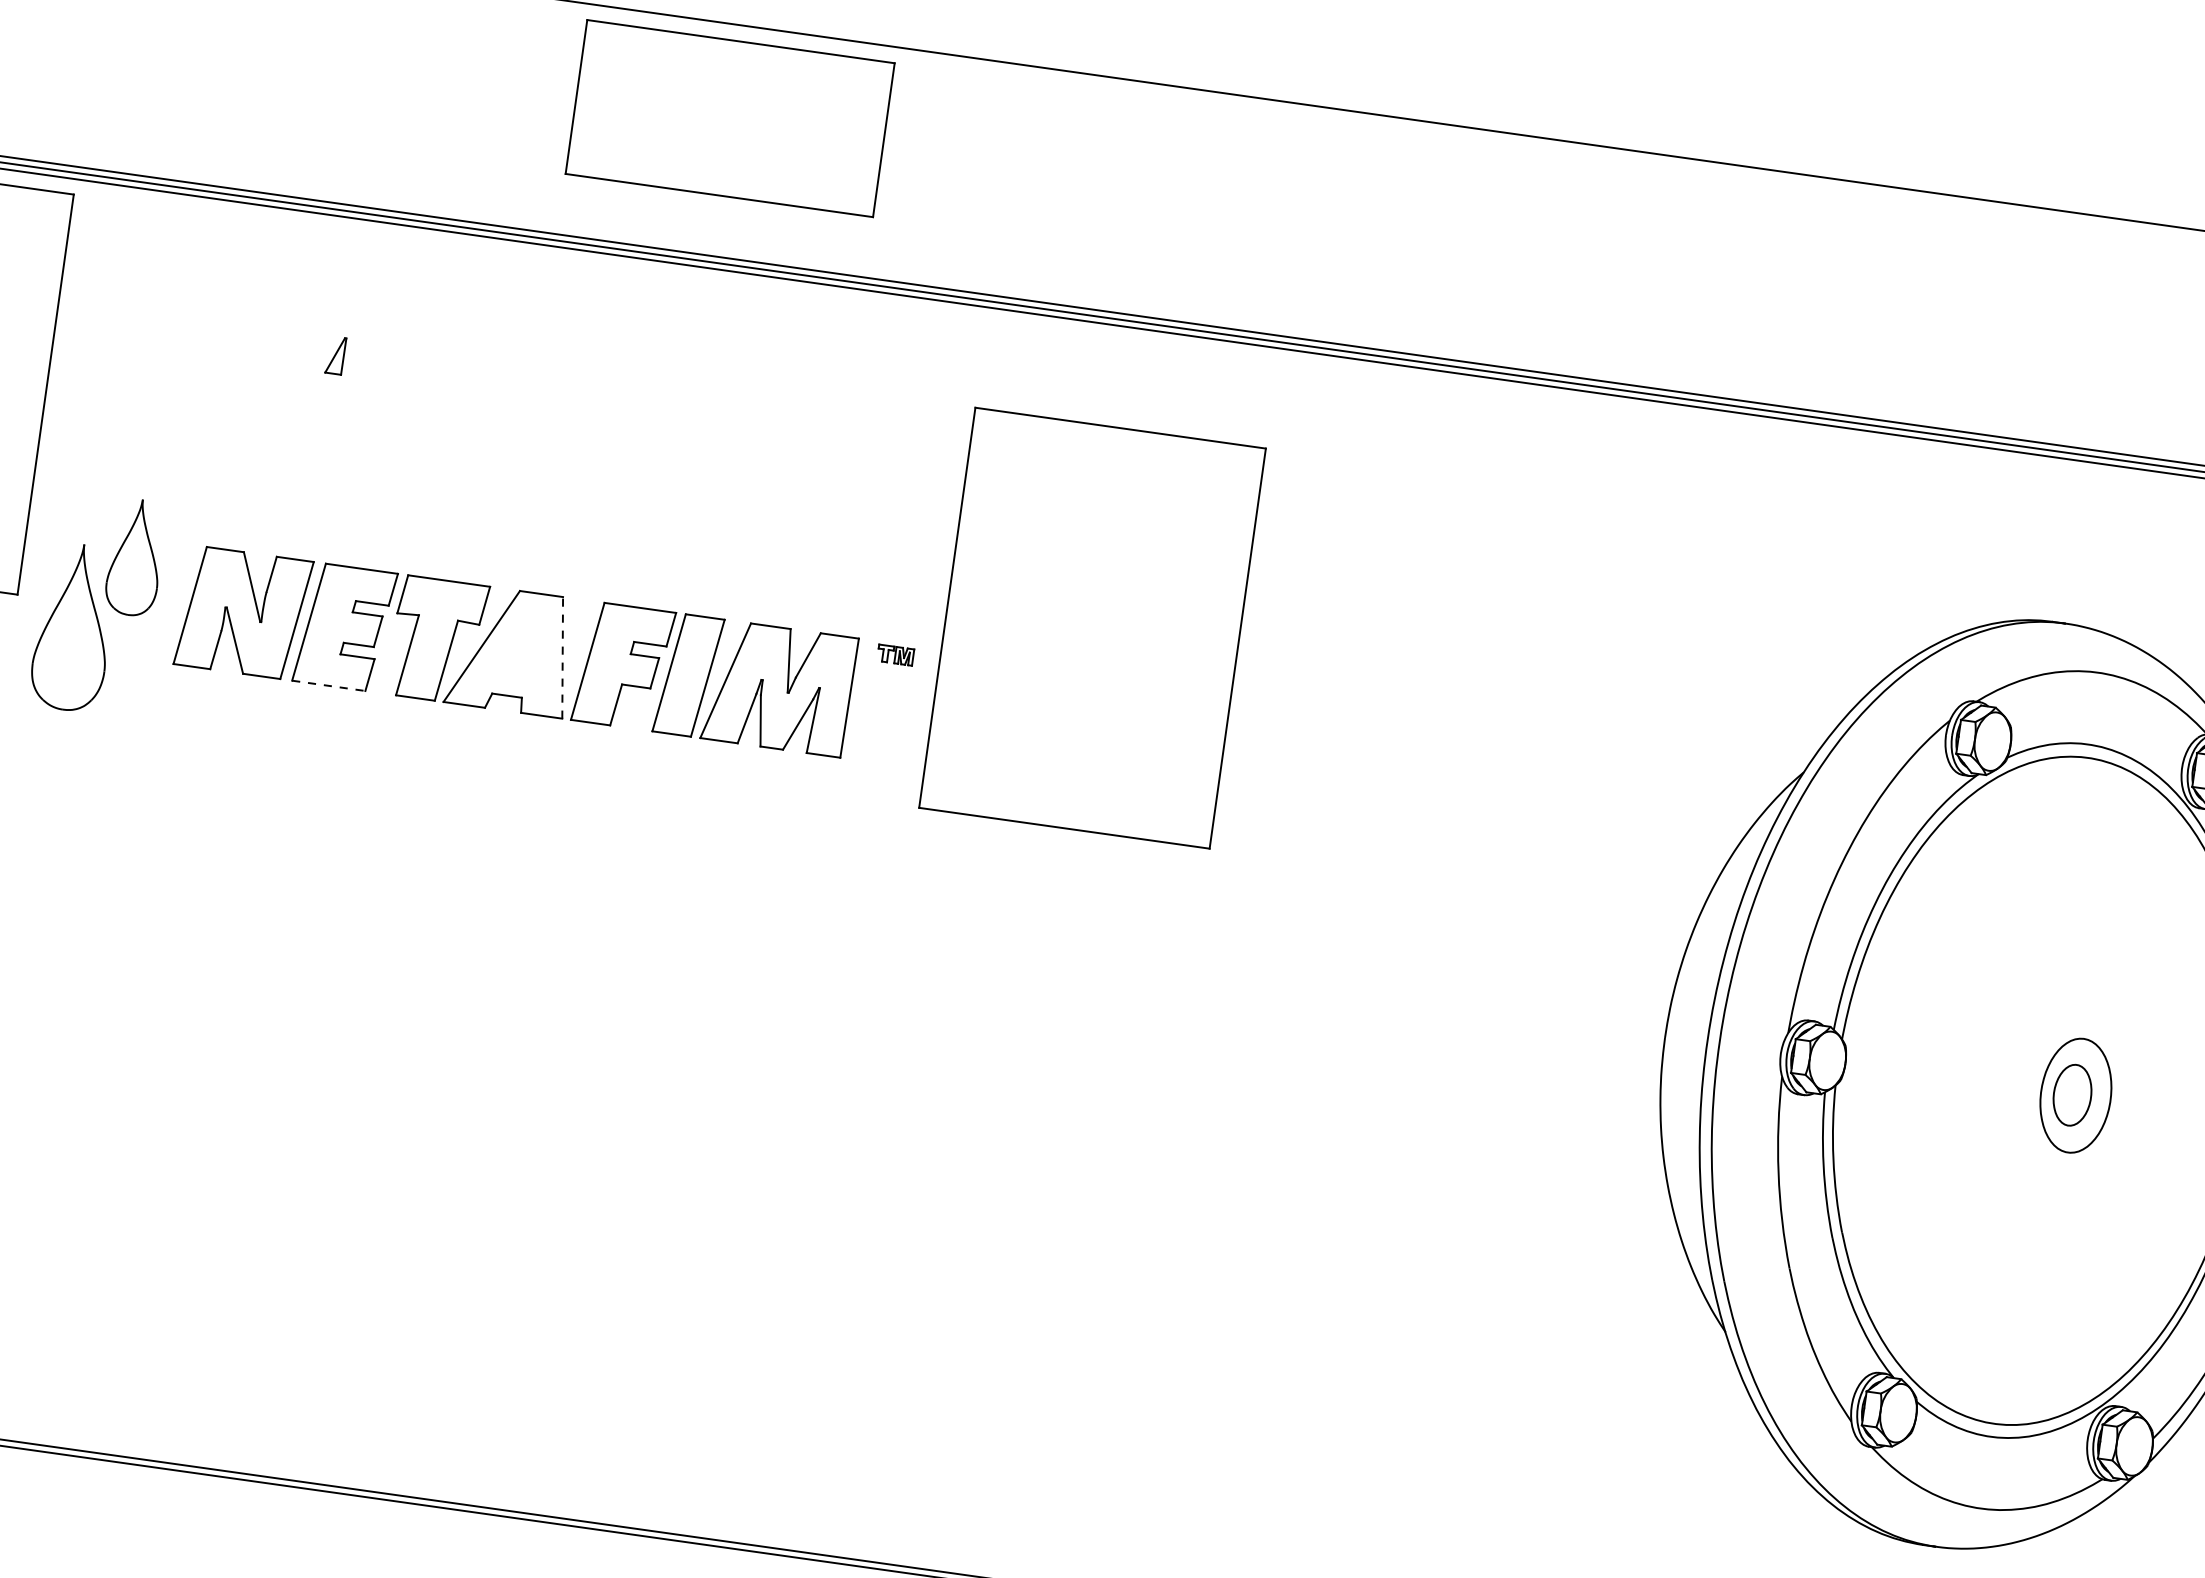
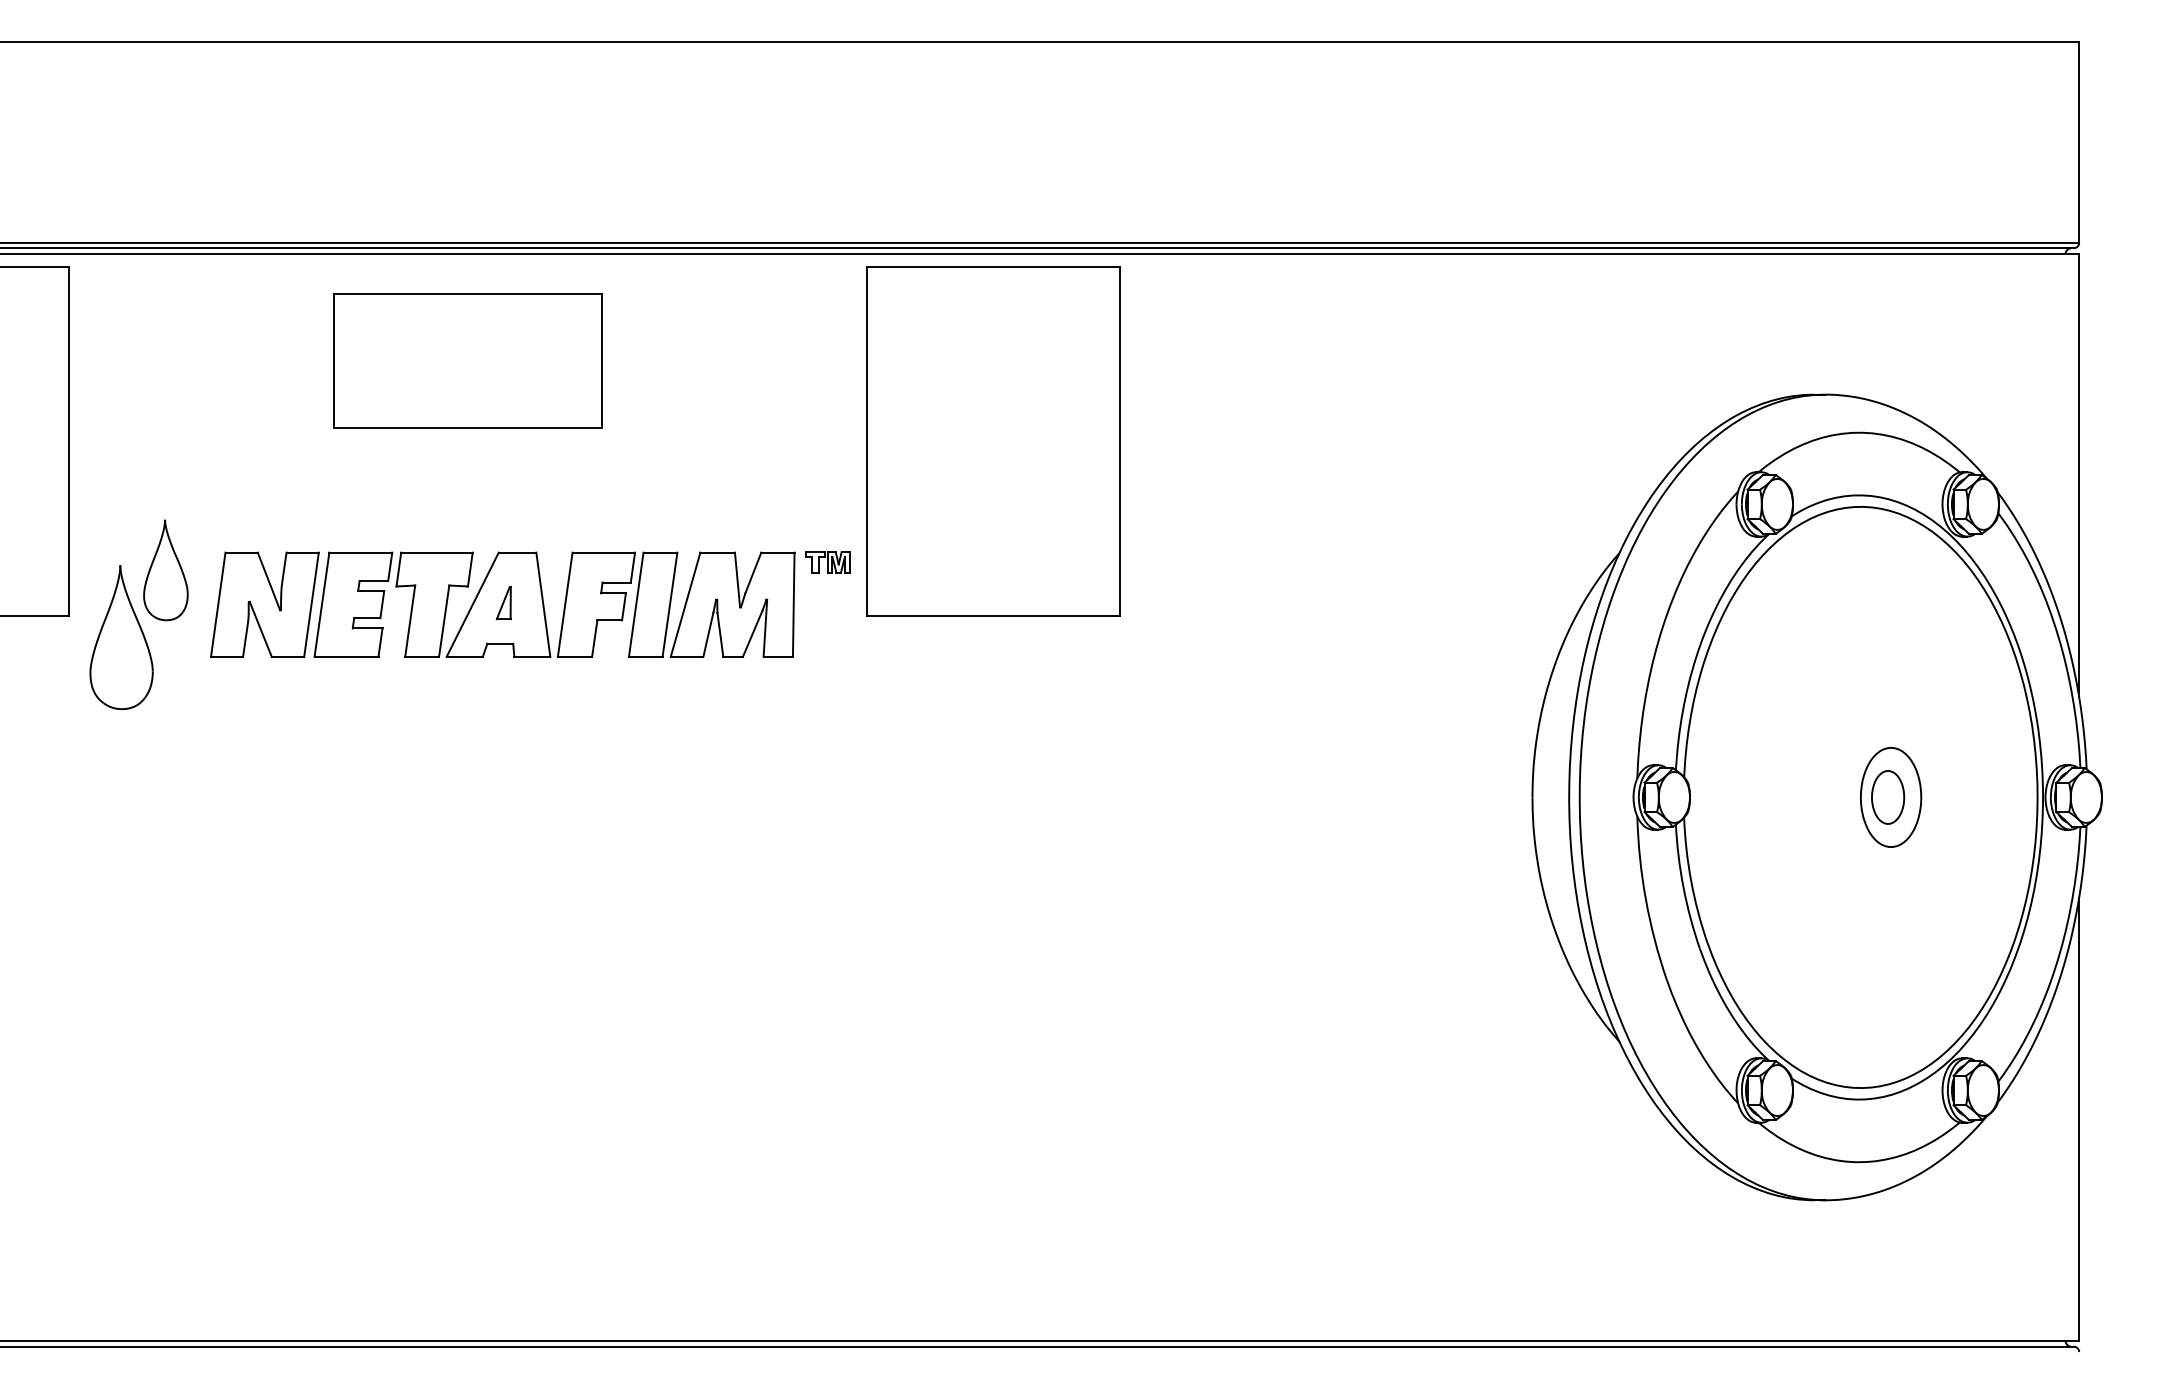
part: (729, 117) -> (467, 360), moved
part: (335, 355) -> (503, 603), moved
part: (1092, 628) -> (993, 441), moved
part: (895, 655) -> (827, 562), size x1.43
line: (562, 657) -> (543, 604), dashed -> solid
line: (328, 685) -> (346, 656), dashed -> solid

